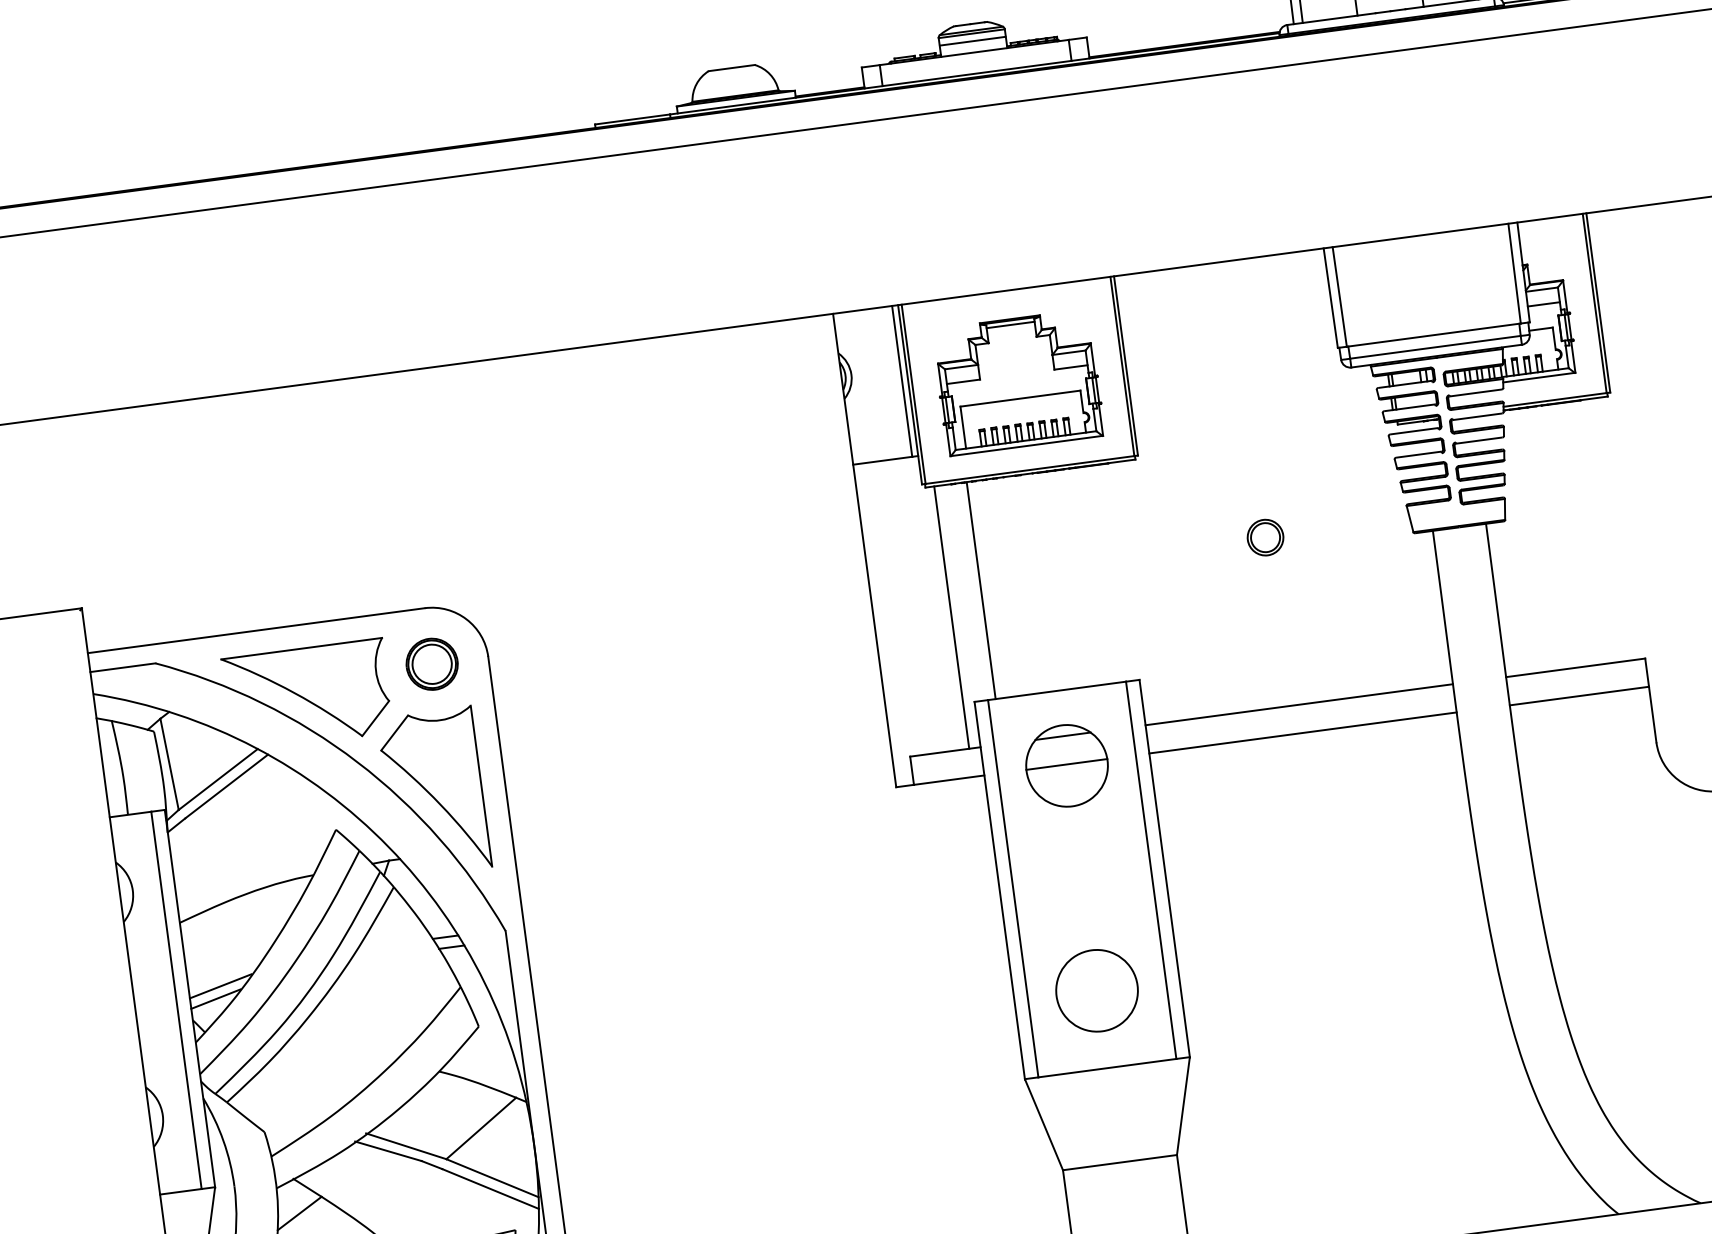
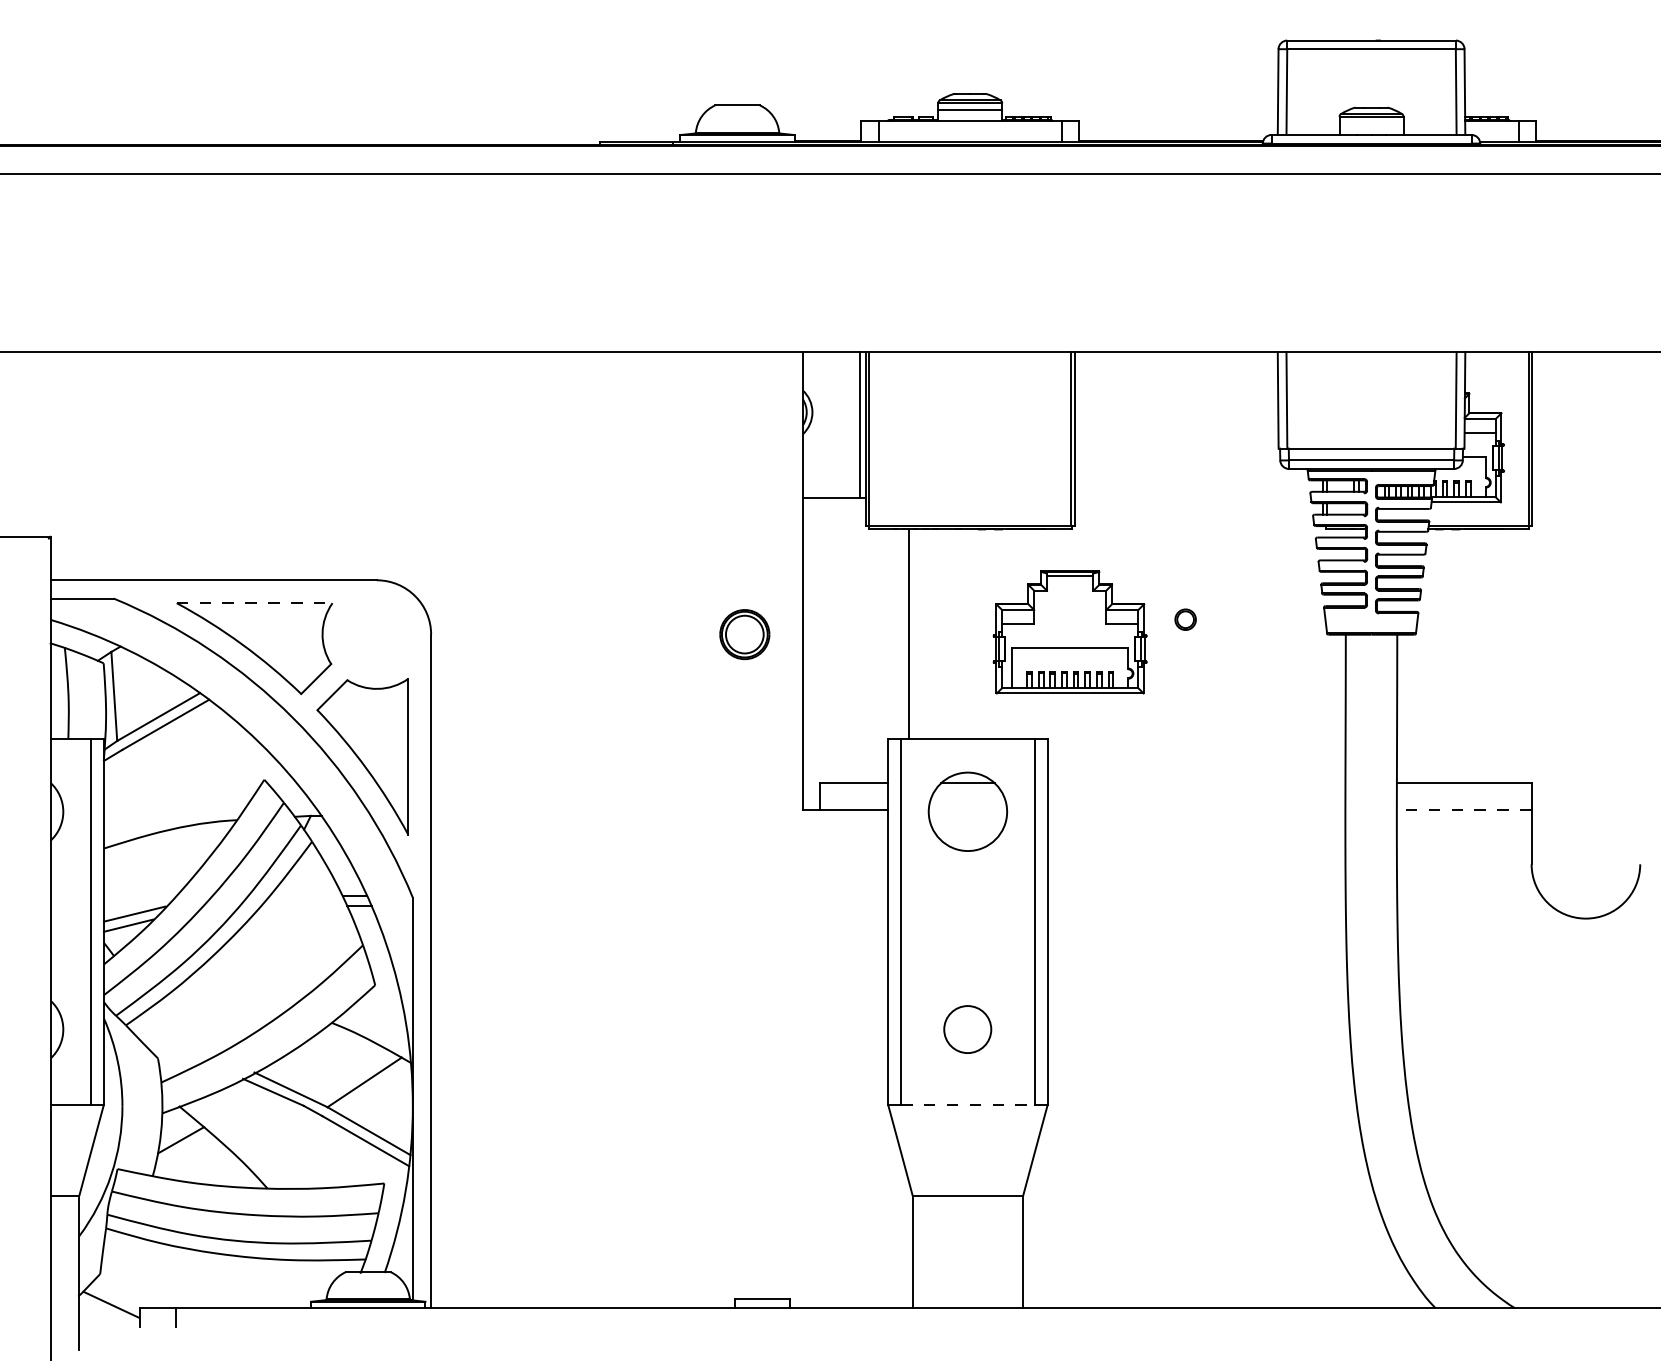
part: (1017, 383) -> (1069, 632), moved
part: (1265, 537) -> (1185, 619), size x0.6
line: (952, 617) -> (877, 656), removed
line: (301, 649) -> (254, 603), solid -> dashed
part: (431, 664) -> (744, 634), moved
line: (1578, 696) -> (1463, 810), solid -> dashed
line: (1299, 705) -> (1196, 783), removed
line: (1302, 733) -> (1196, 810), removed
line: (1066, 764) -> (967, 810), removed
circle: (1096, 990) -> (967, 1029), size x0.6
line: (1106, 1068) -> (967, 1104), solid -> dashed

